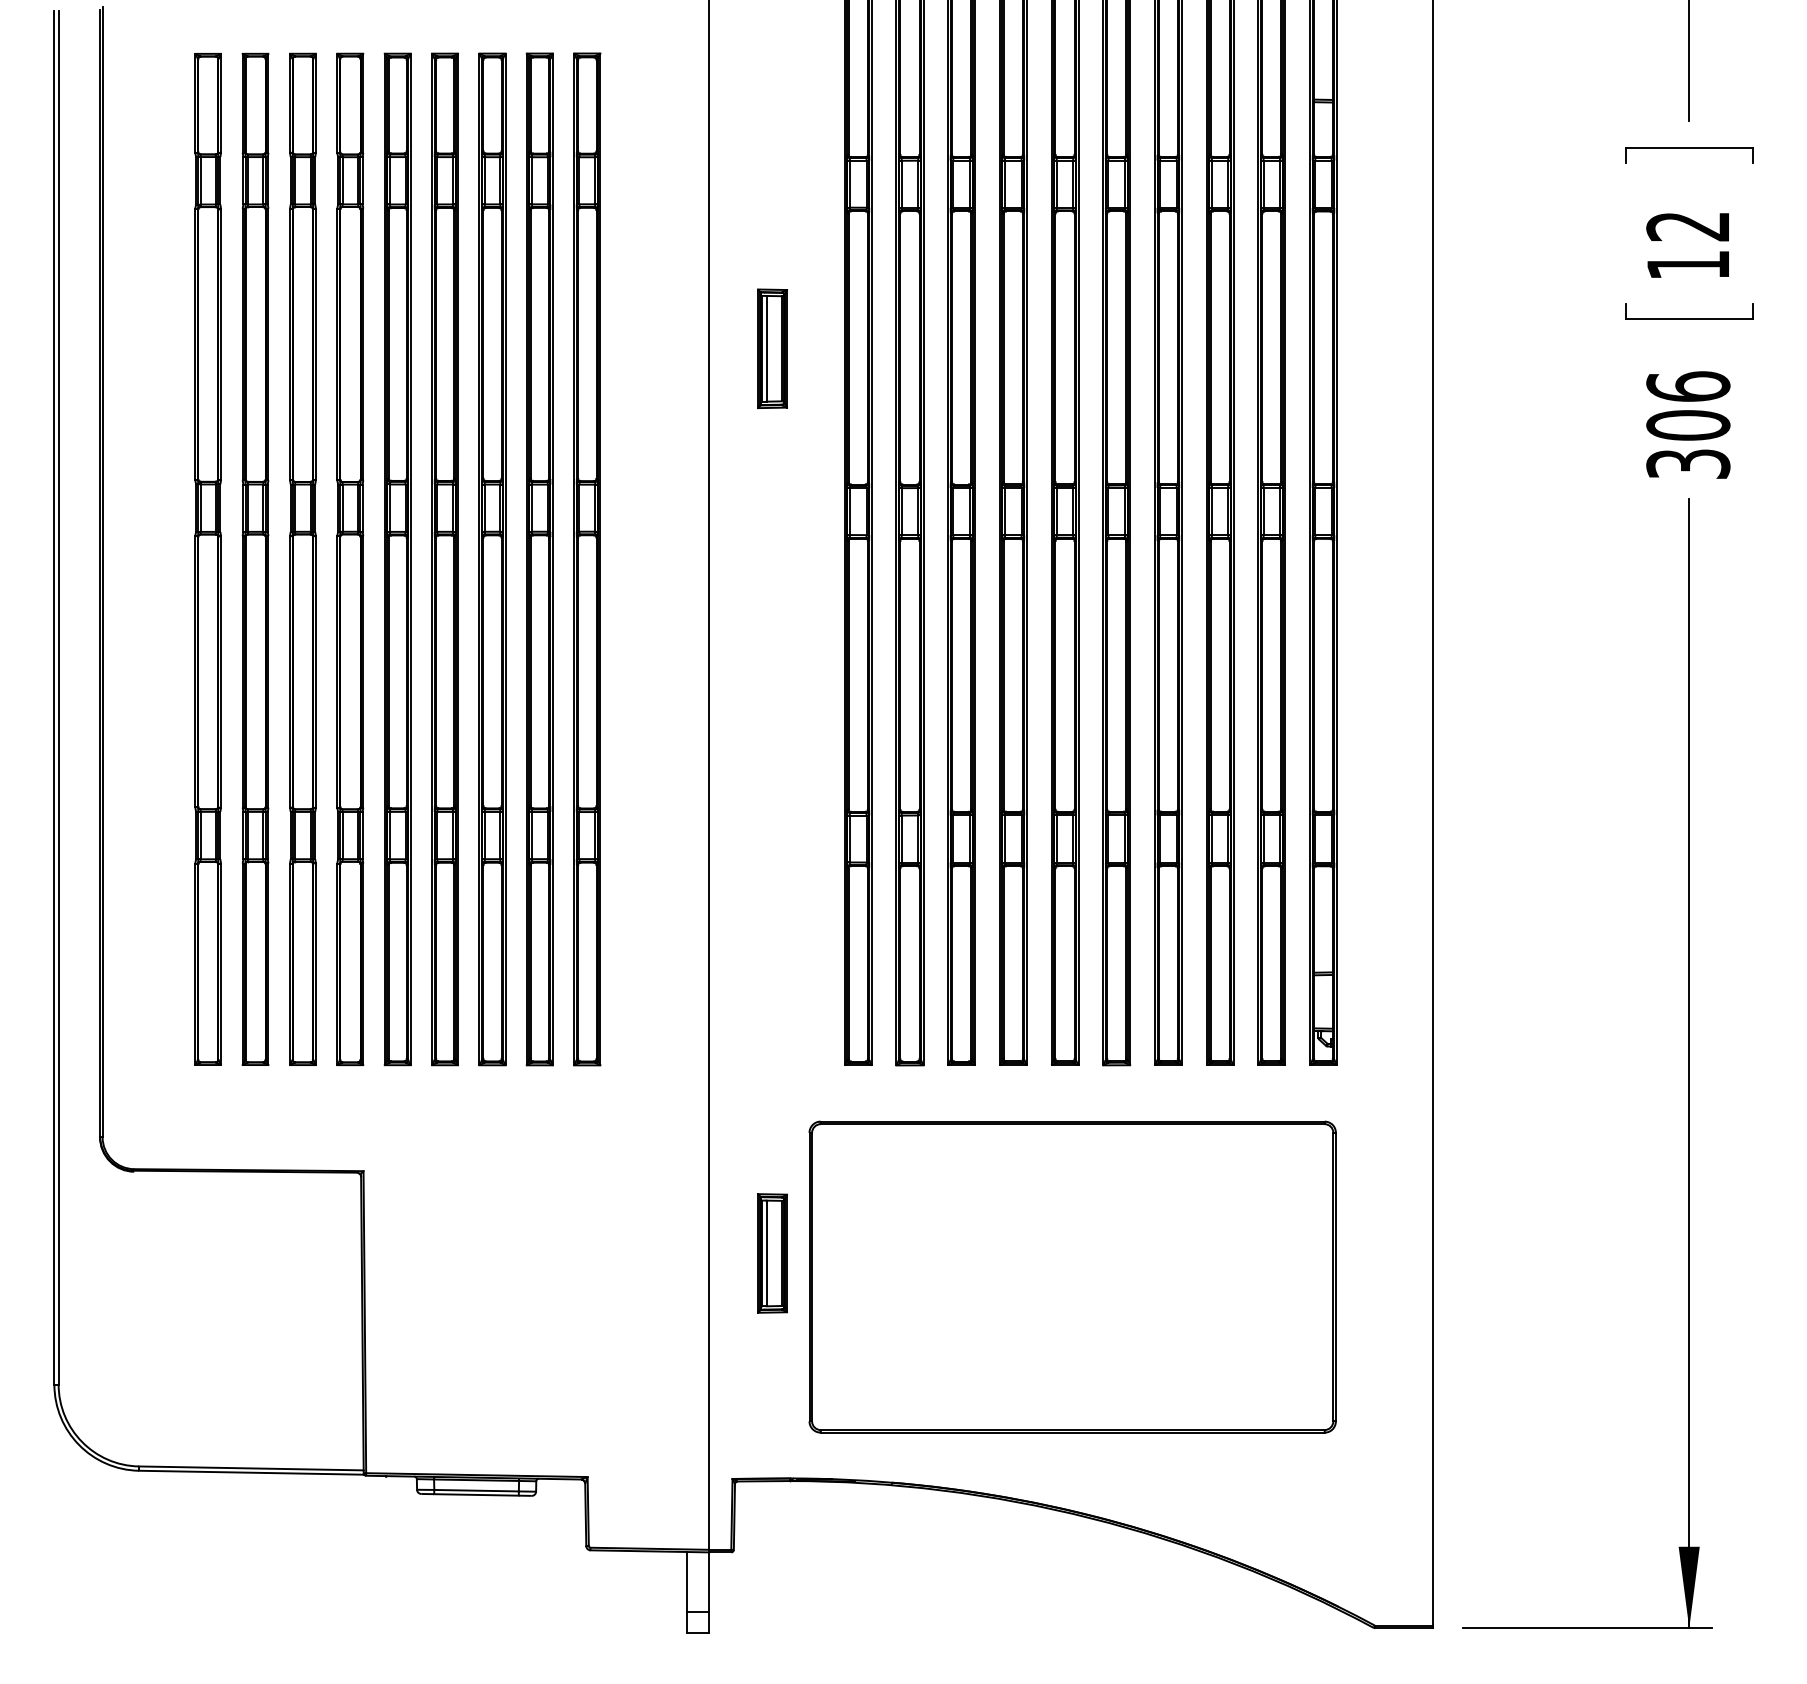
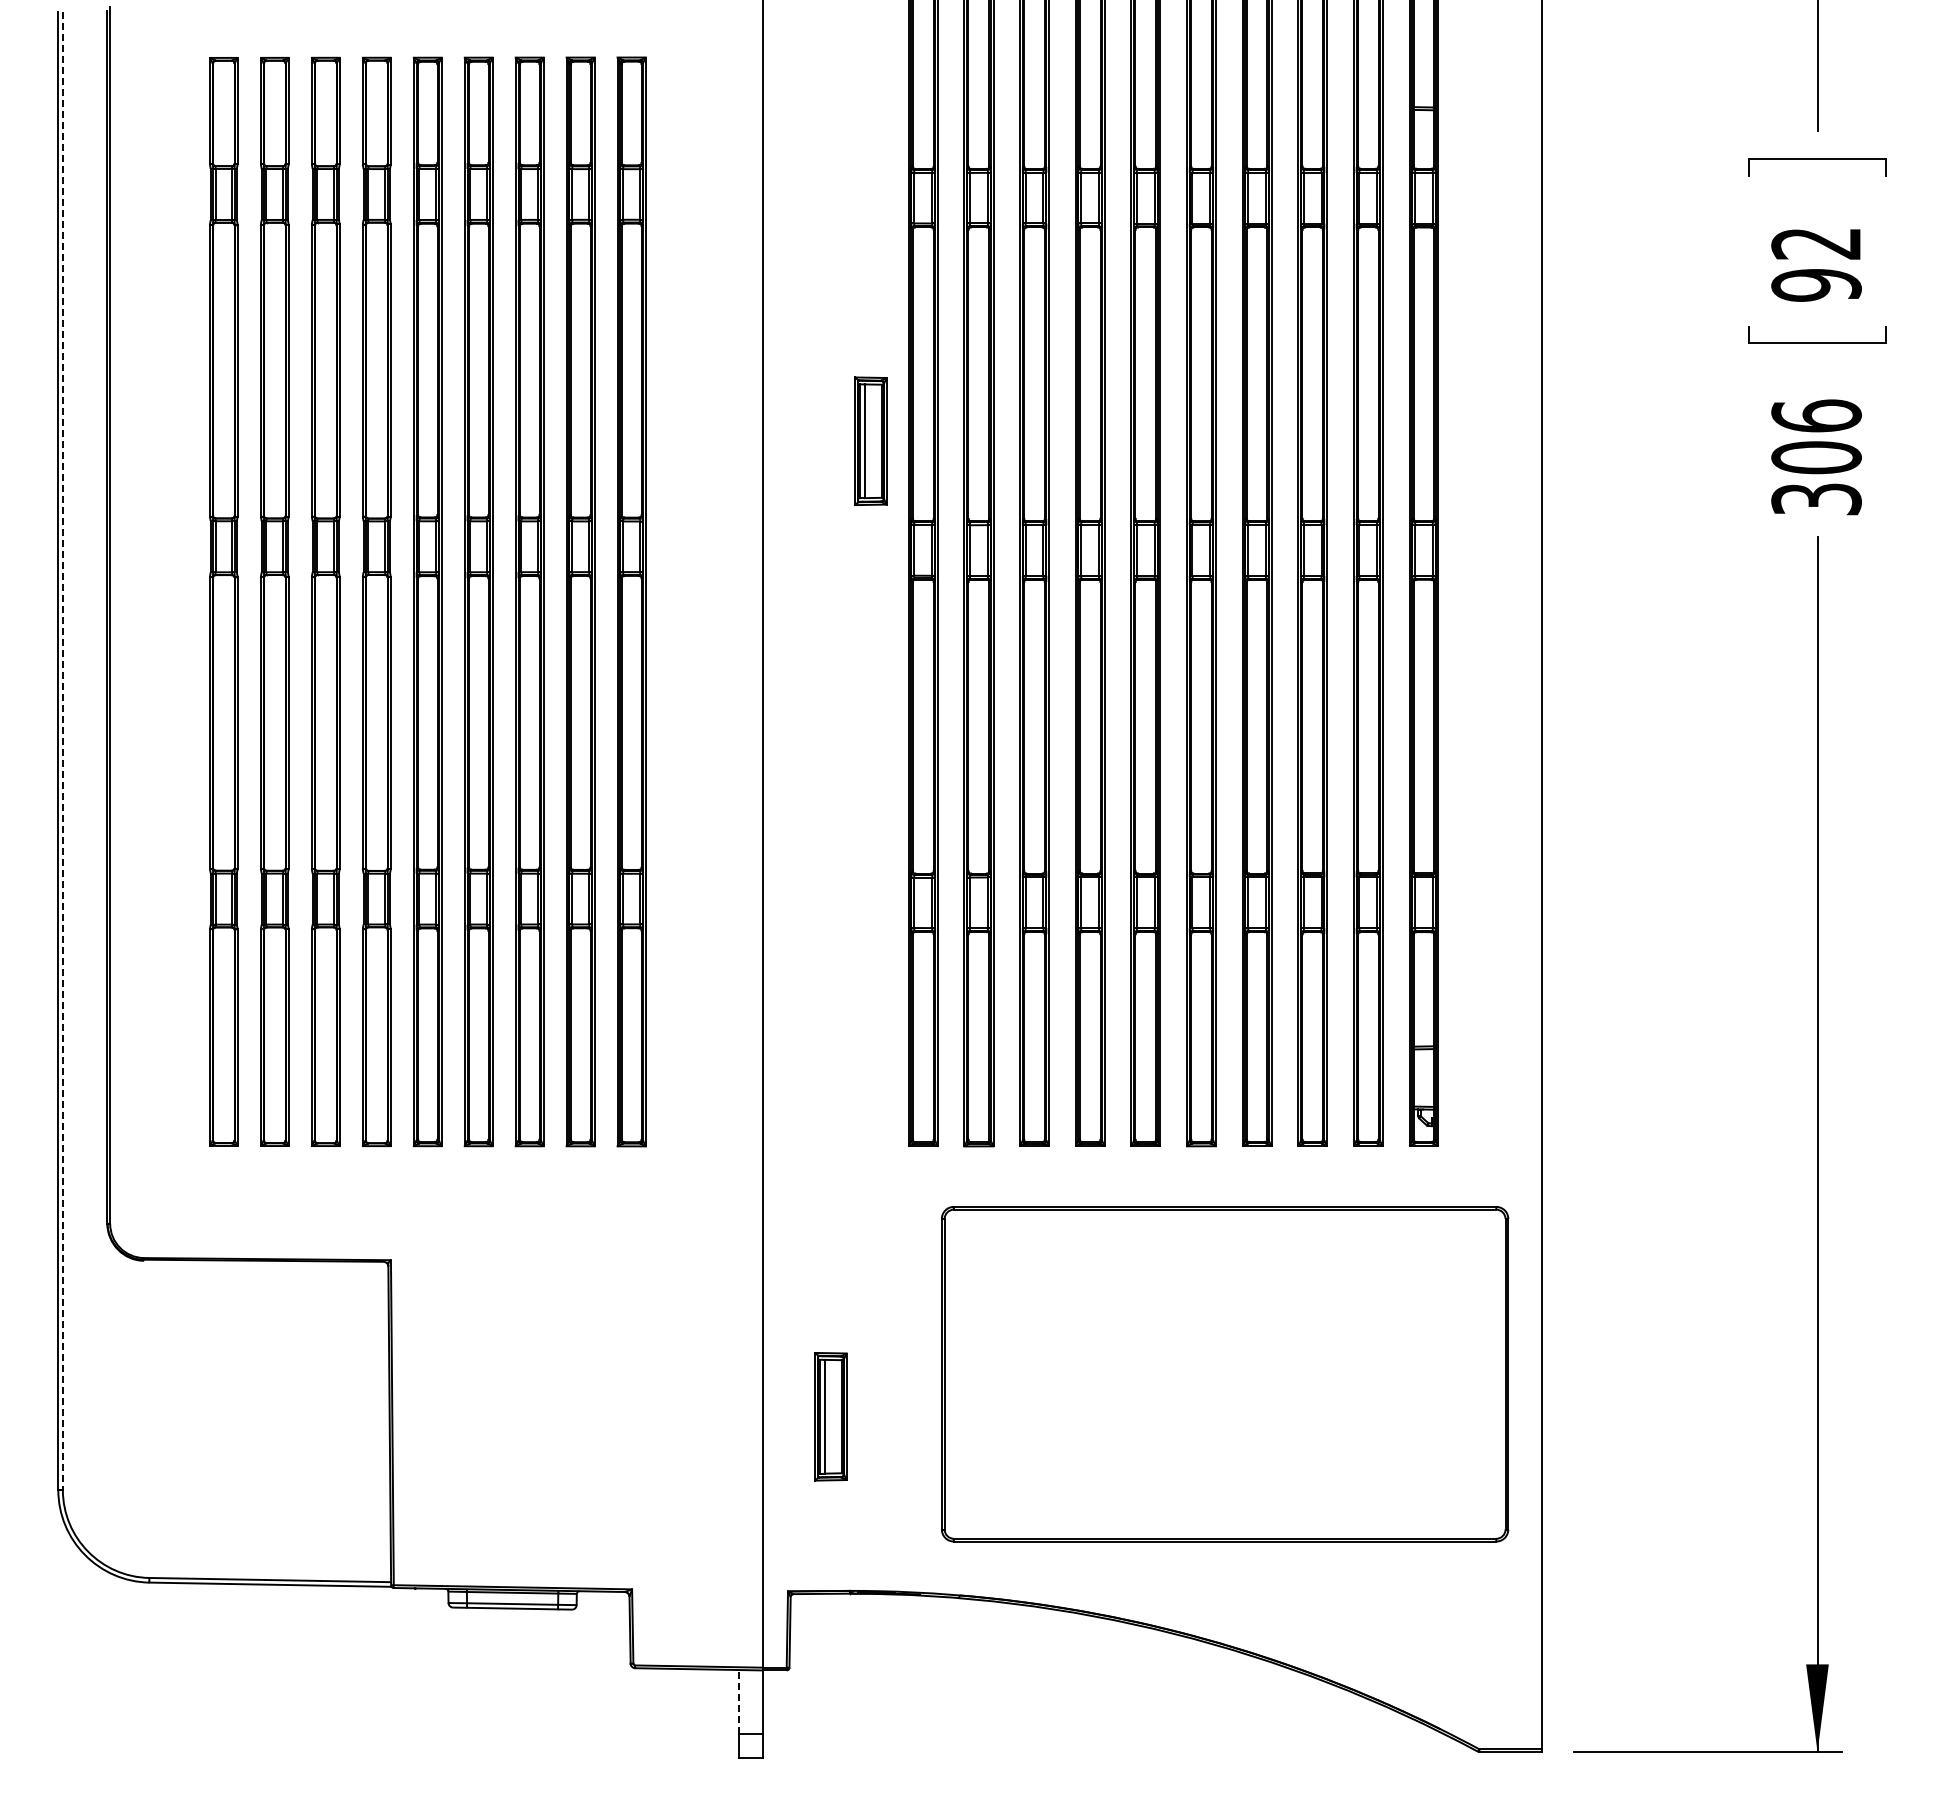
text: (1688, 265) -> (1816, 285), 12 -> 92
part: (772, 348) -> (870, 440), moved
line: (58, 698) -> (62, 751), solid -> dashed
part: (772, 1253) -> (830, 1416), moved
part: (1073, 1277) -> (1225, 1374), moved
line: (686, 1581) -> (738, 1701), solid -> dashed

